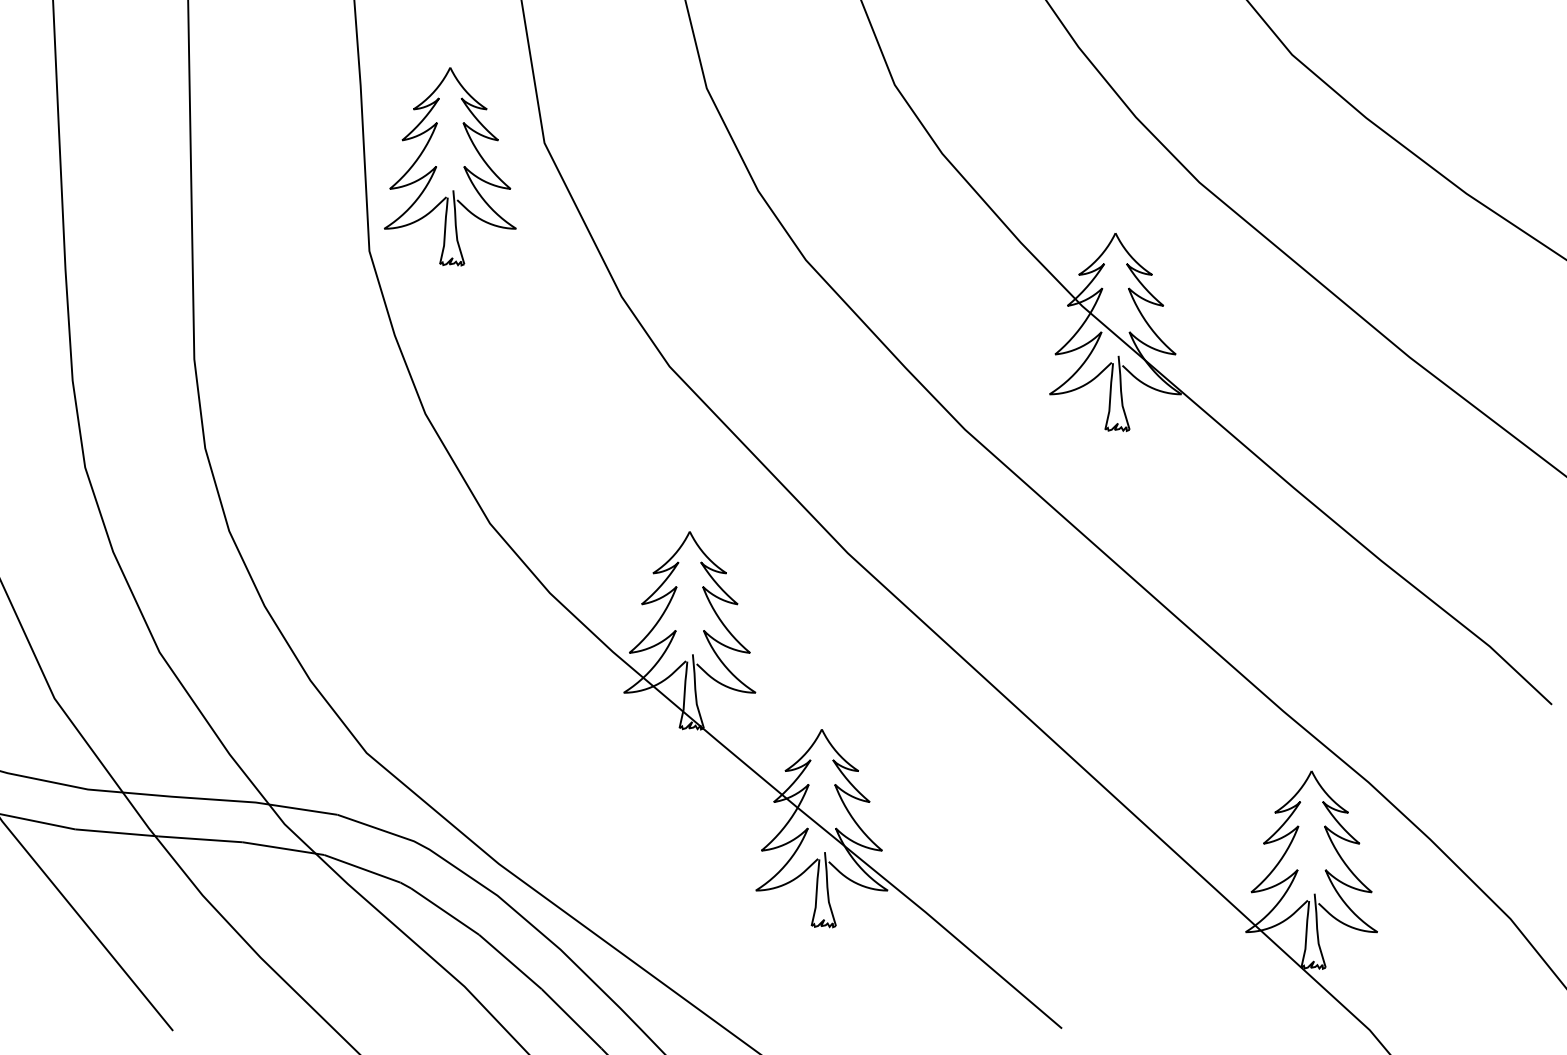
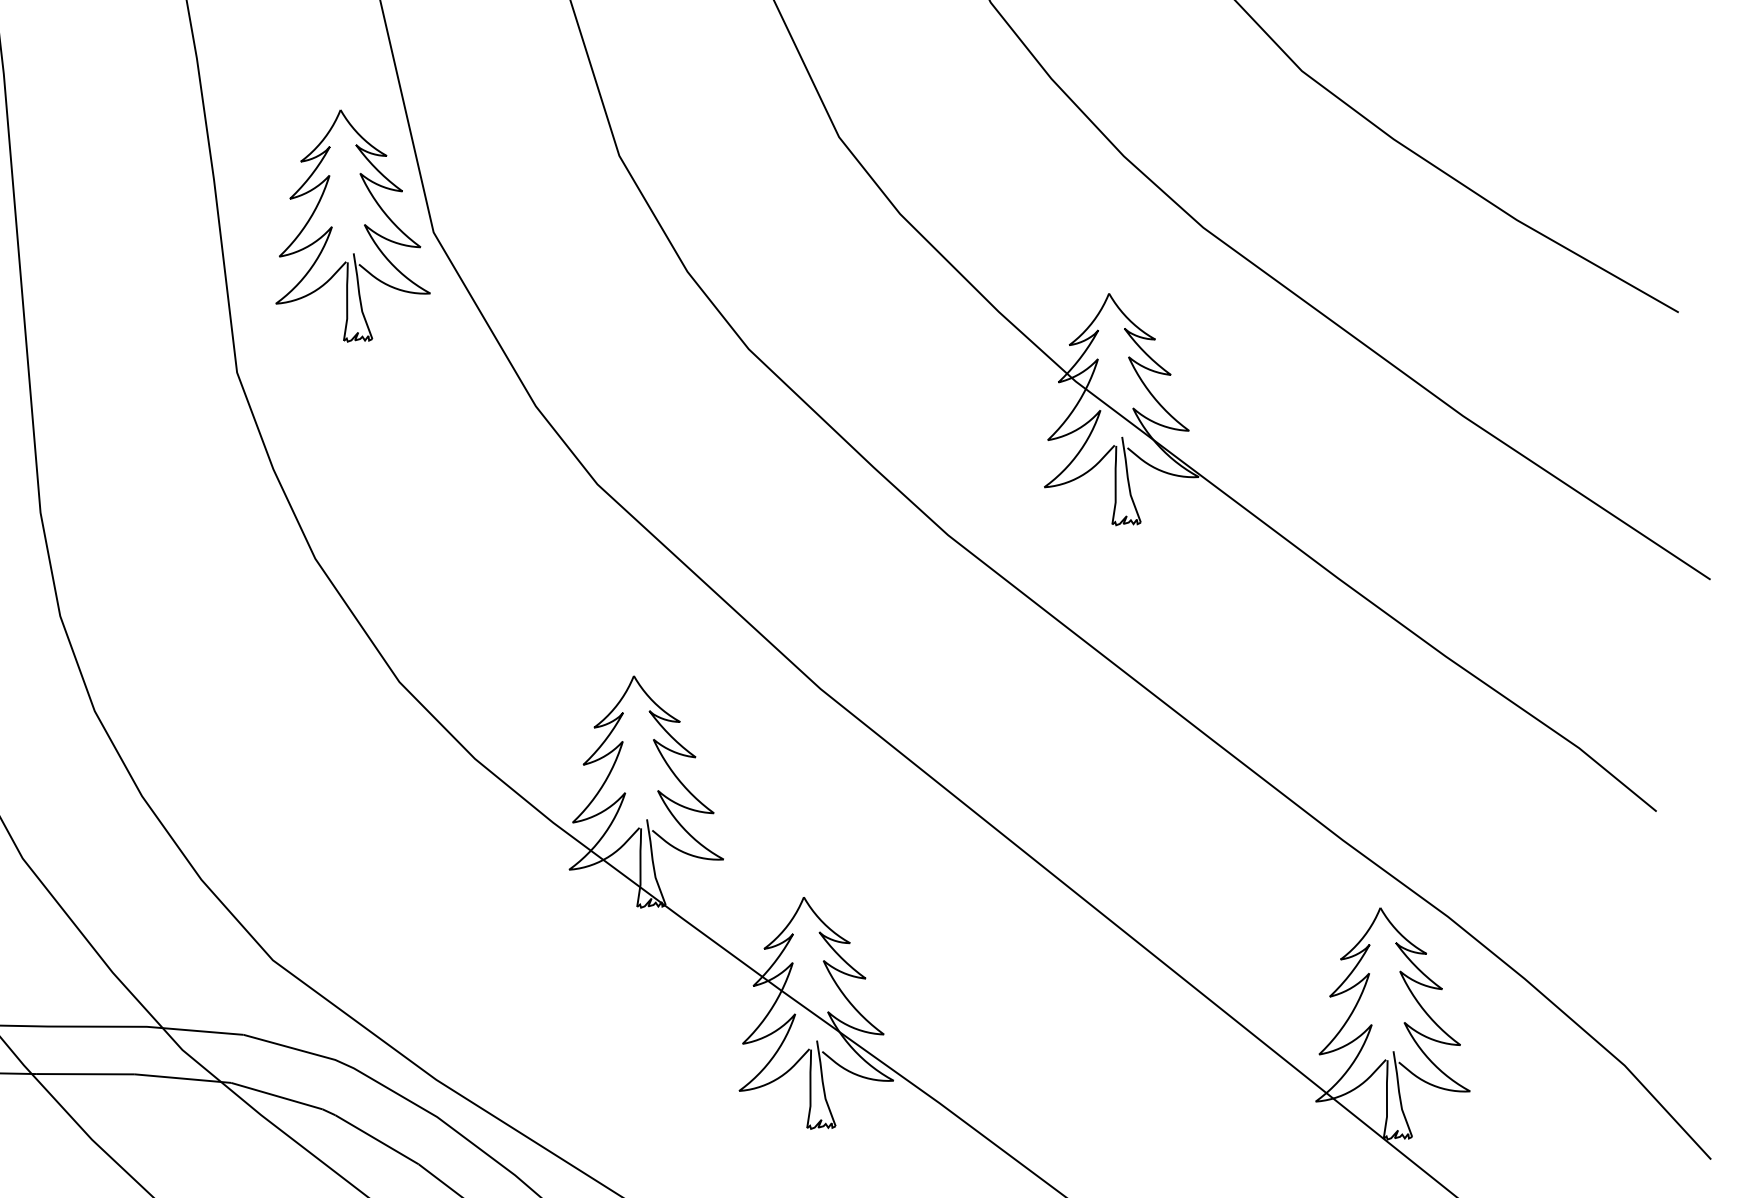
part: (450, 166) -> (348, 225), moved

